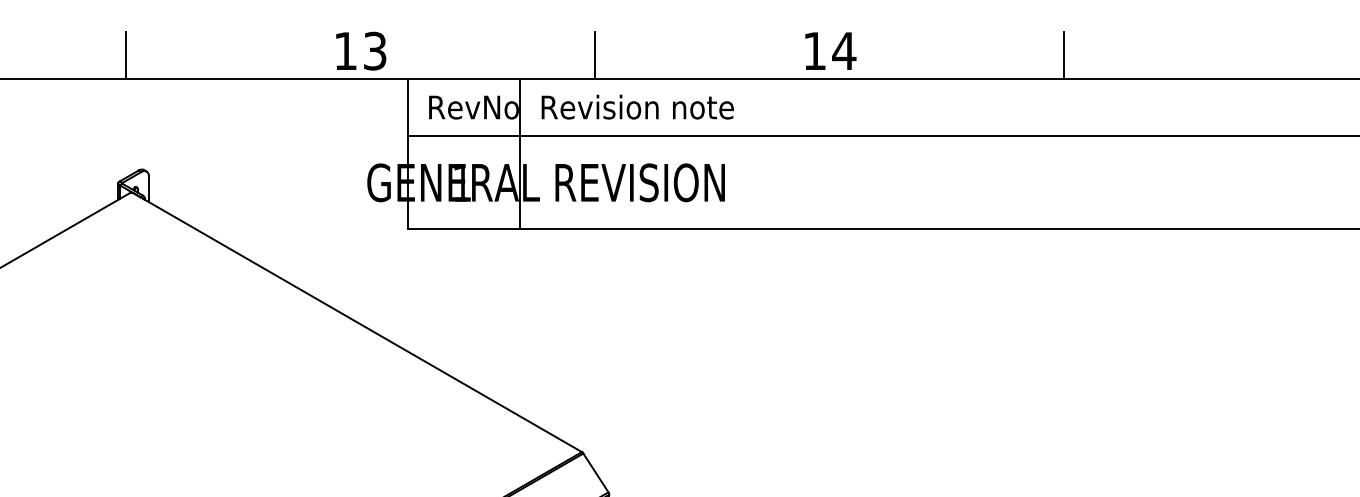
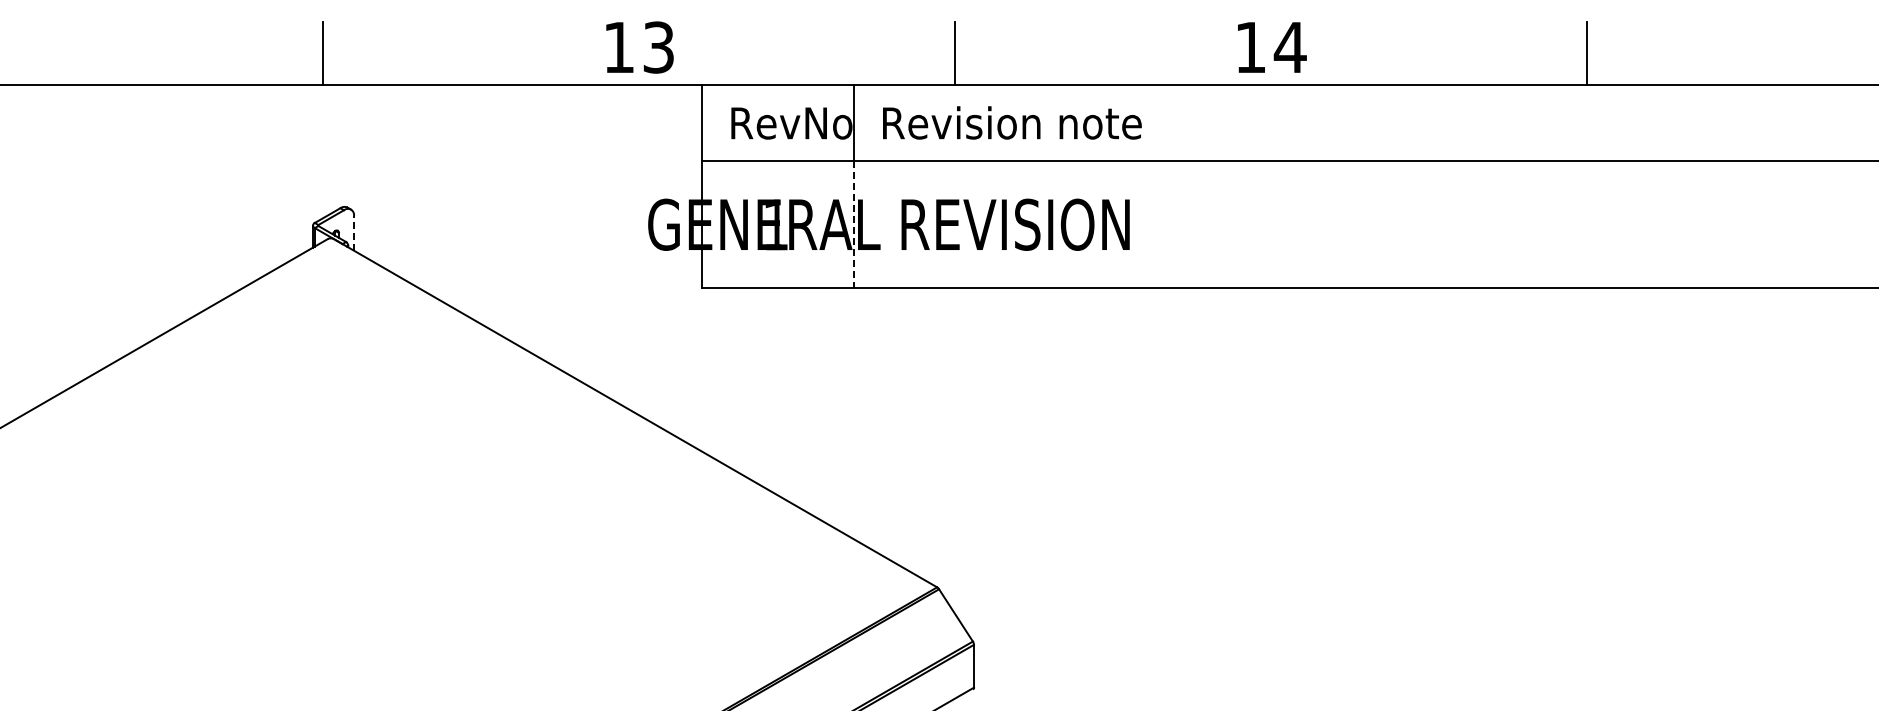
line: (519, 182) -> (853, 224), solid -> dashed
line: (149, 188) -> (354, 232), solid -> dashed

